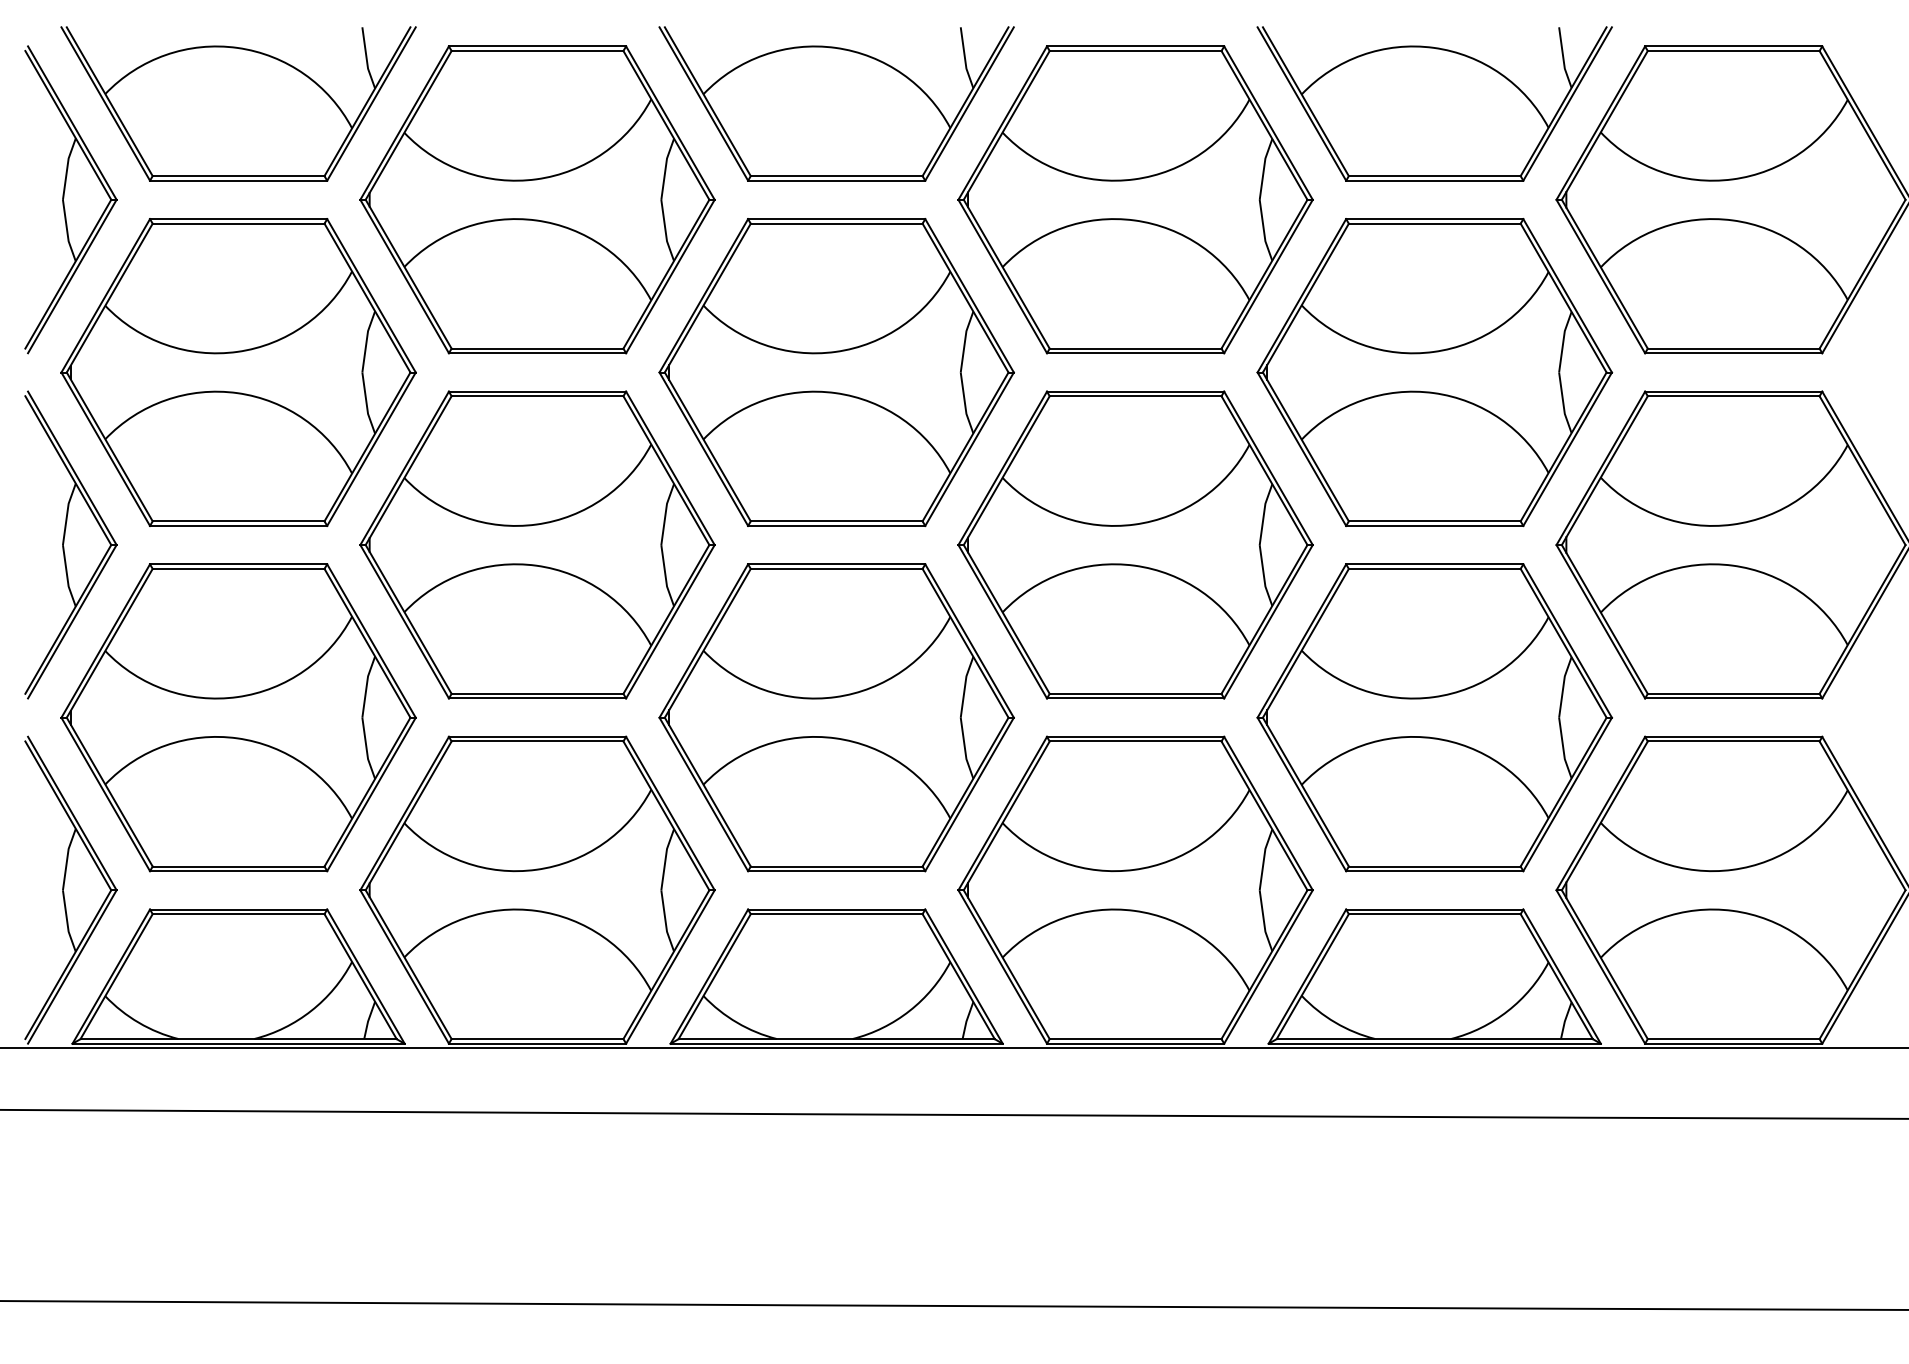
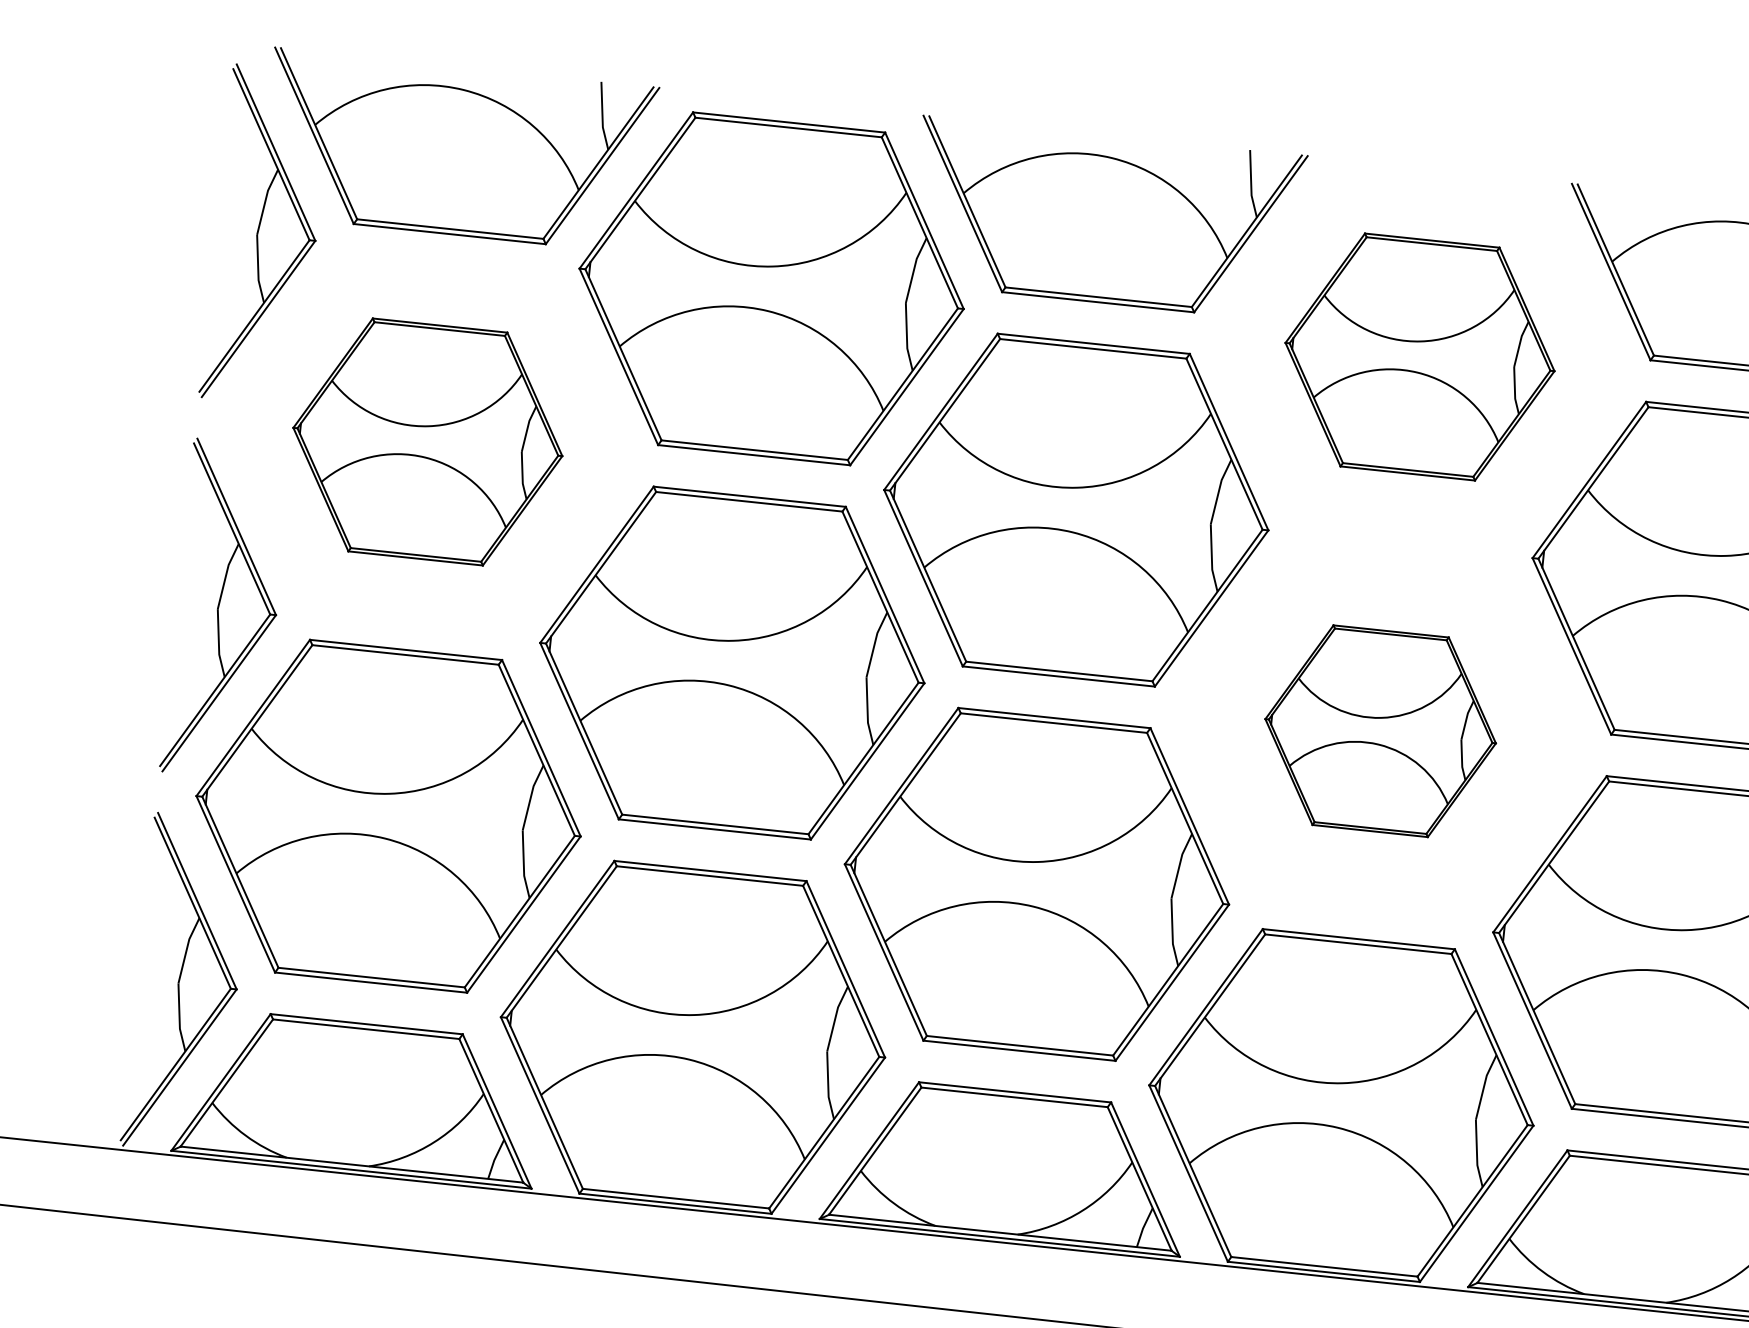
part: (1135, 199) -> (1419, 356), size x0.7
part: (238, 372) -> (427, 441), size x0.7
part: (1135, 544) -> (1380, 730), size x0.6

